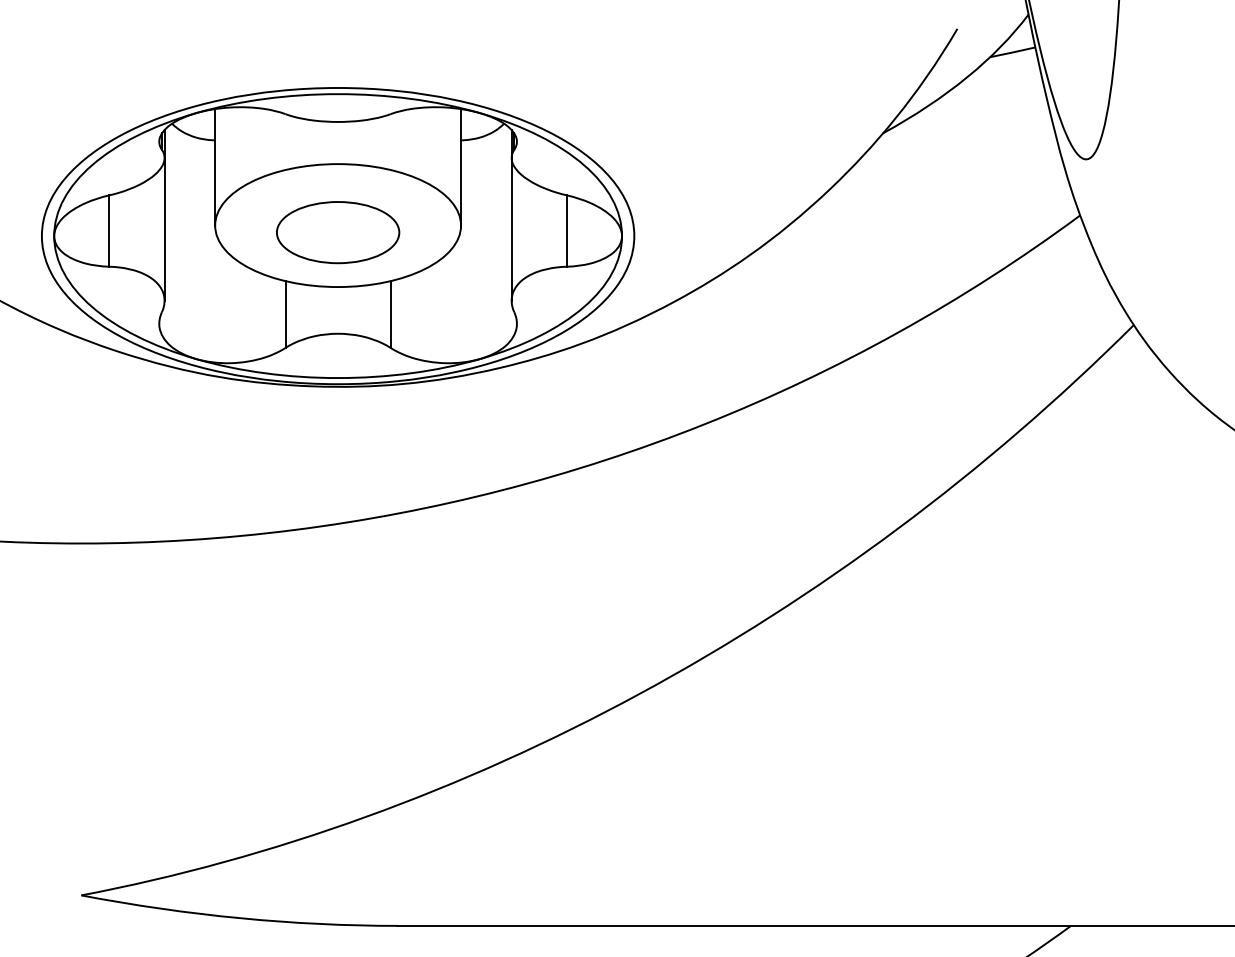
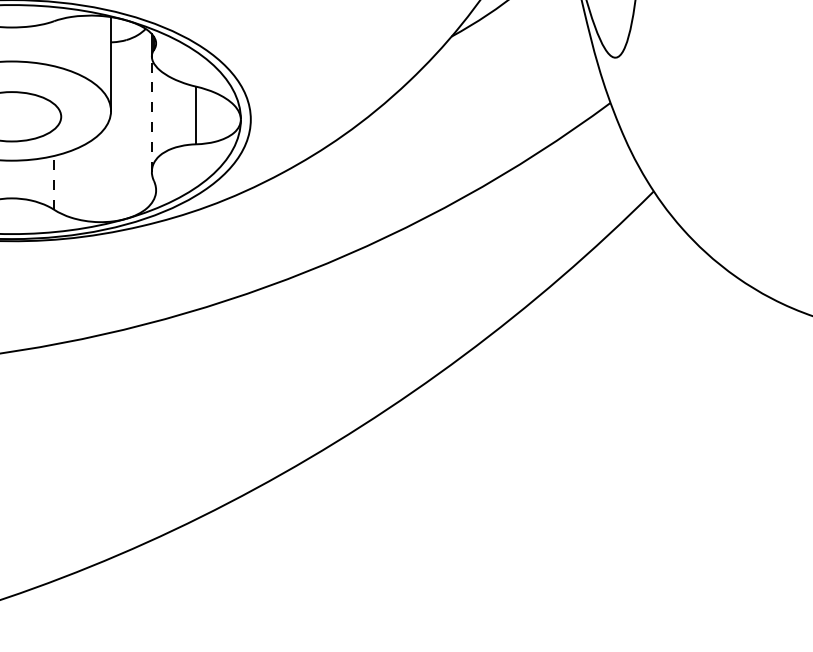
line: (511, 228) -> (151, 113), solid -> dashed
line: (390, 314) -> (54, 182), solid -> dashed

